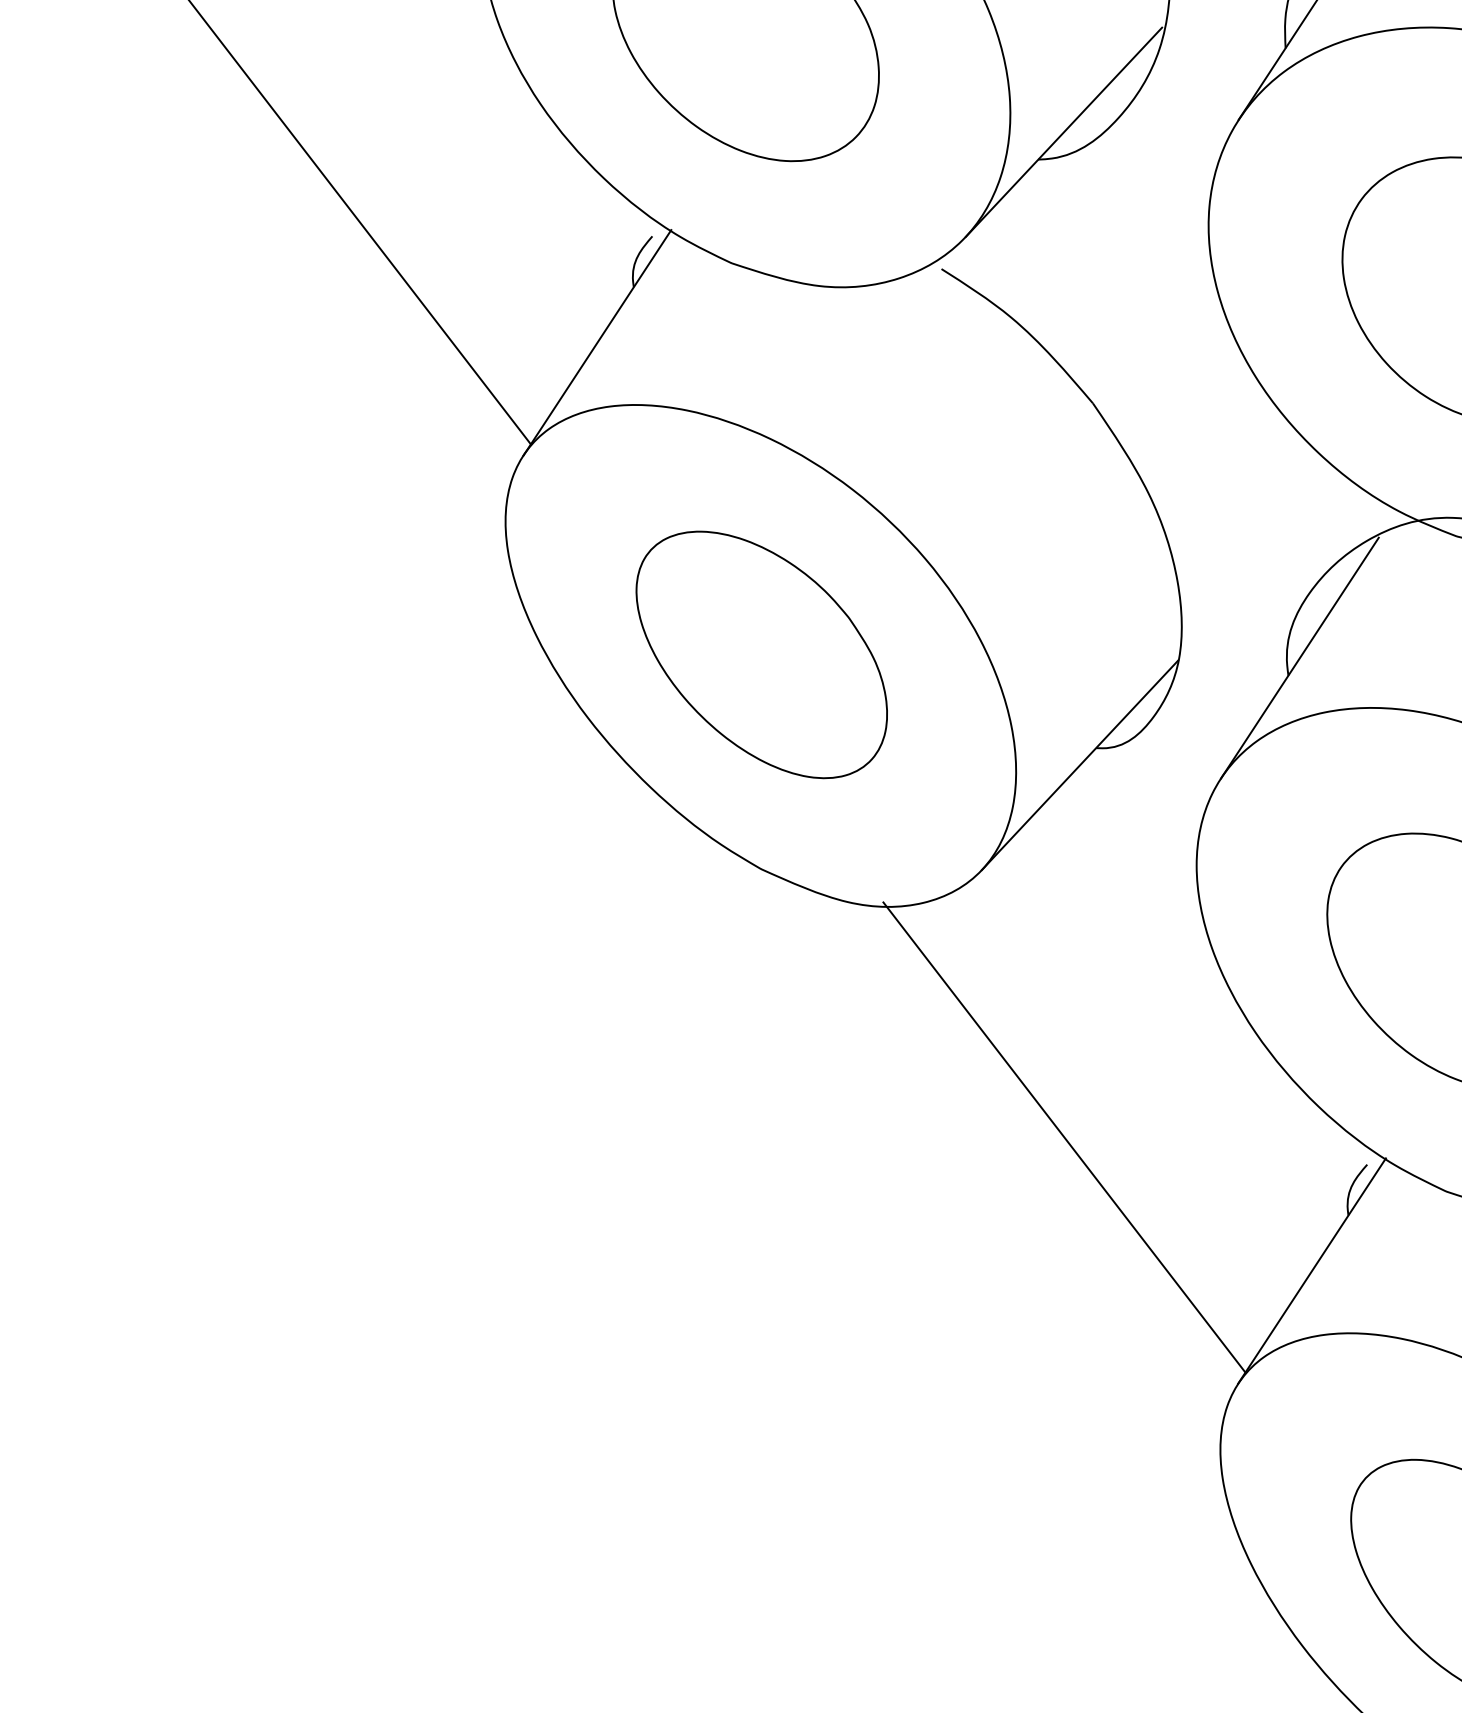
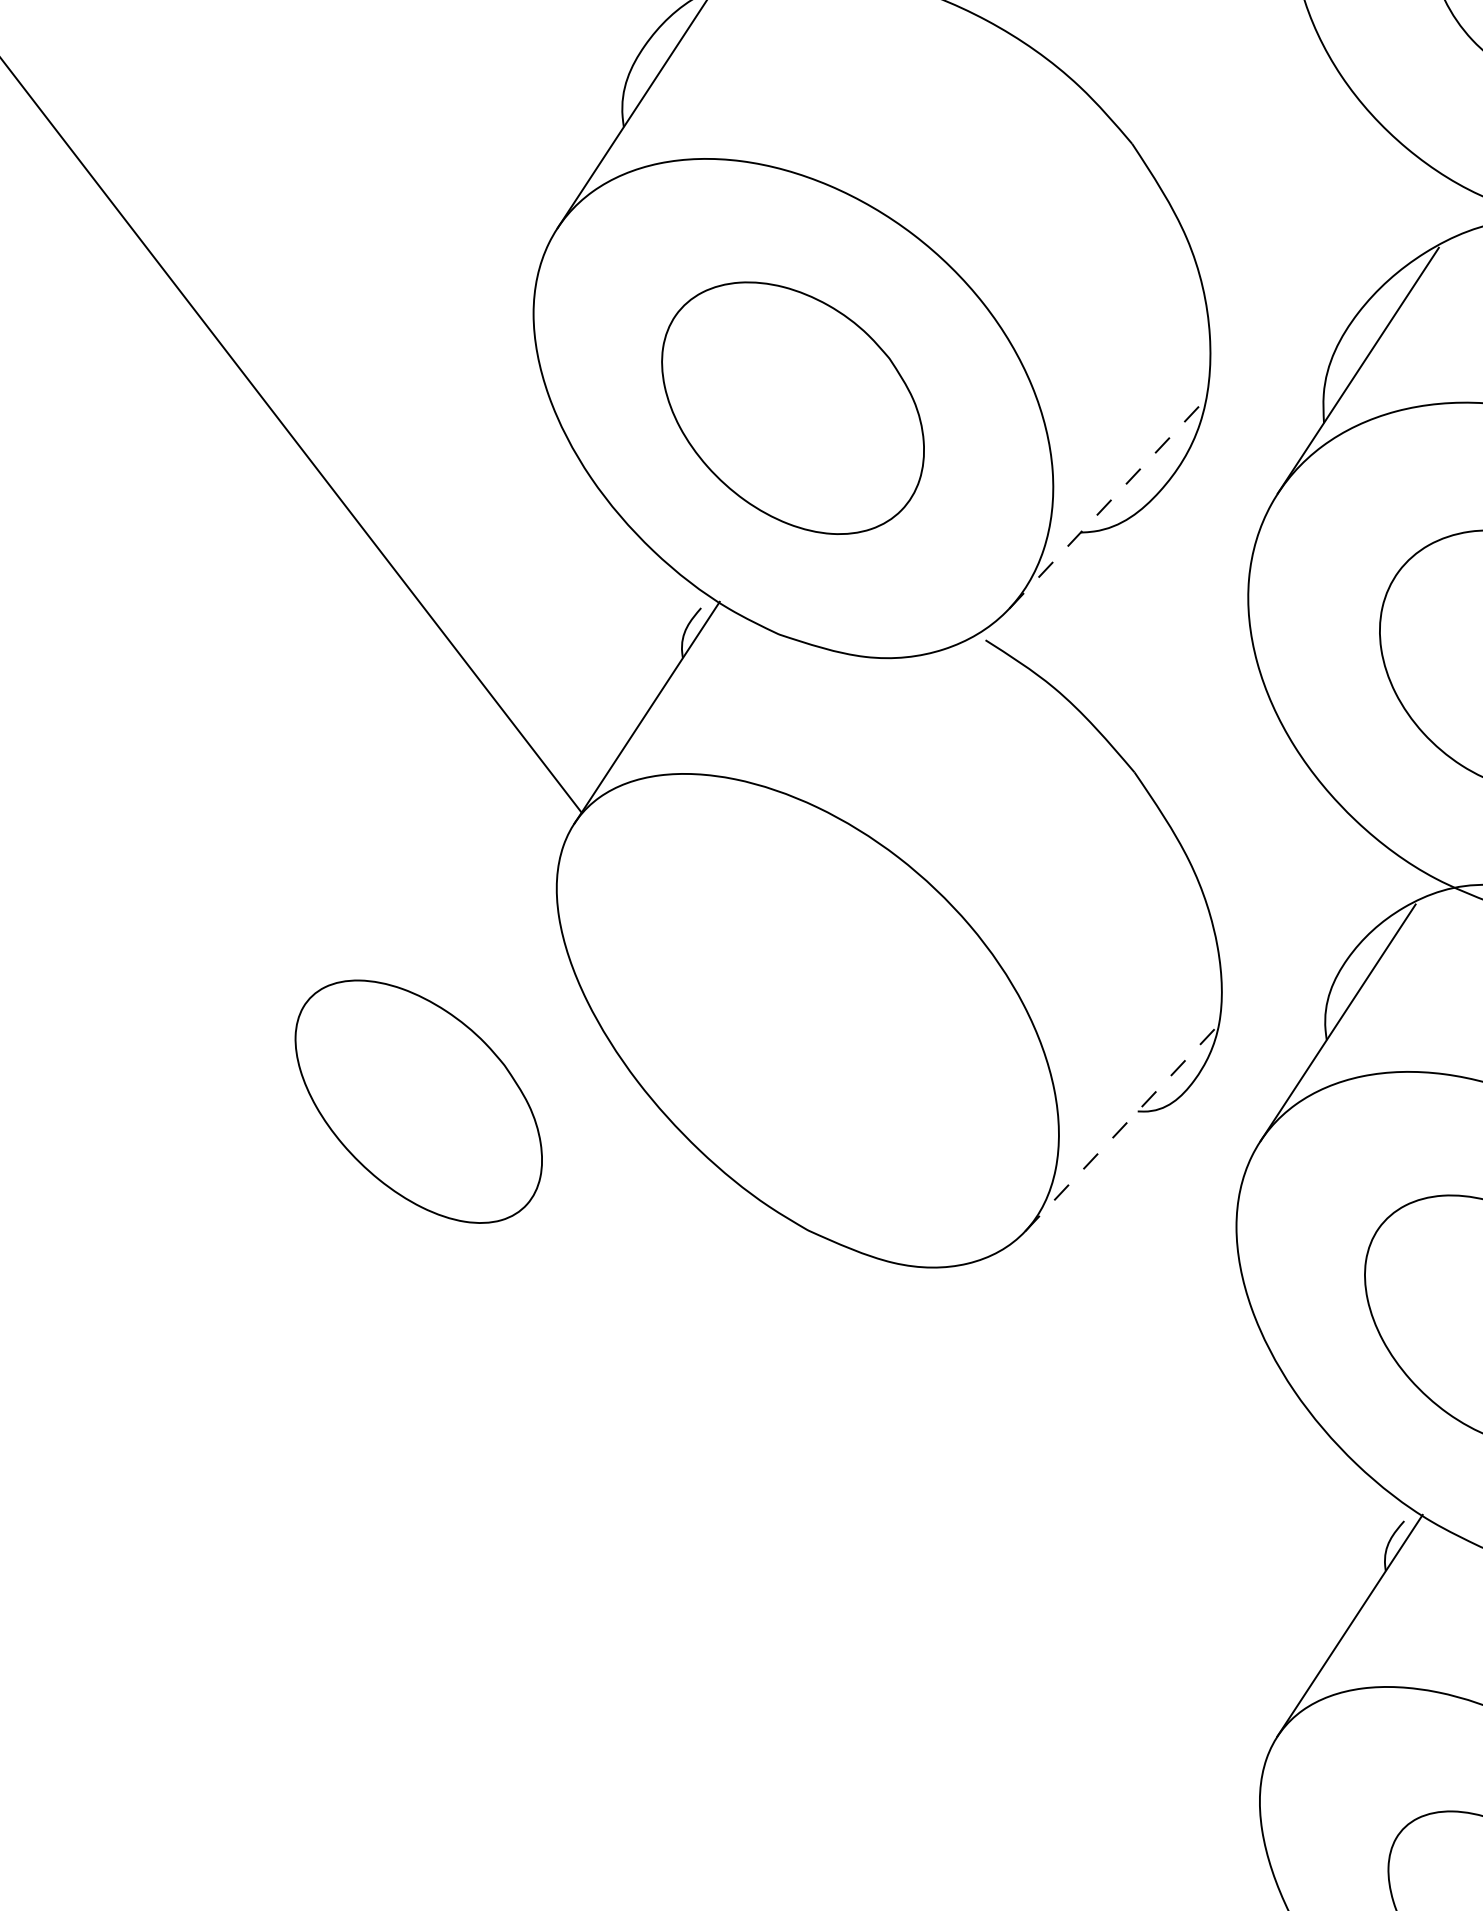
line: (1064, 132) -> (1106, 505), solid -> dashed
part: (761, 654) -> (418, 1101), moved
line: (1080, 765) -> (1122, 1128), solid -> dashed
line: (1064, 1137) -> (1106, 1494), removed

